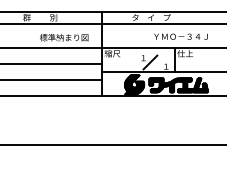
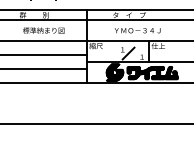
text: (180, 36) -> (137, 30), moved
text: (64, 37) -> (43, 30), moved

